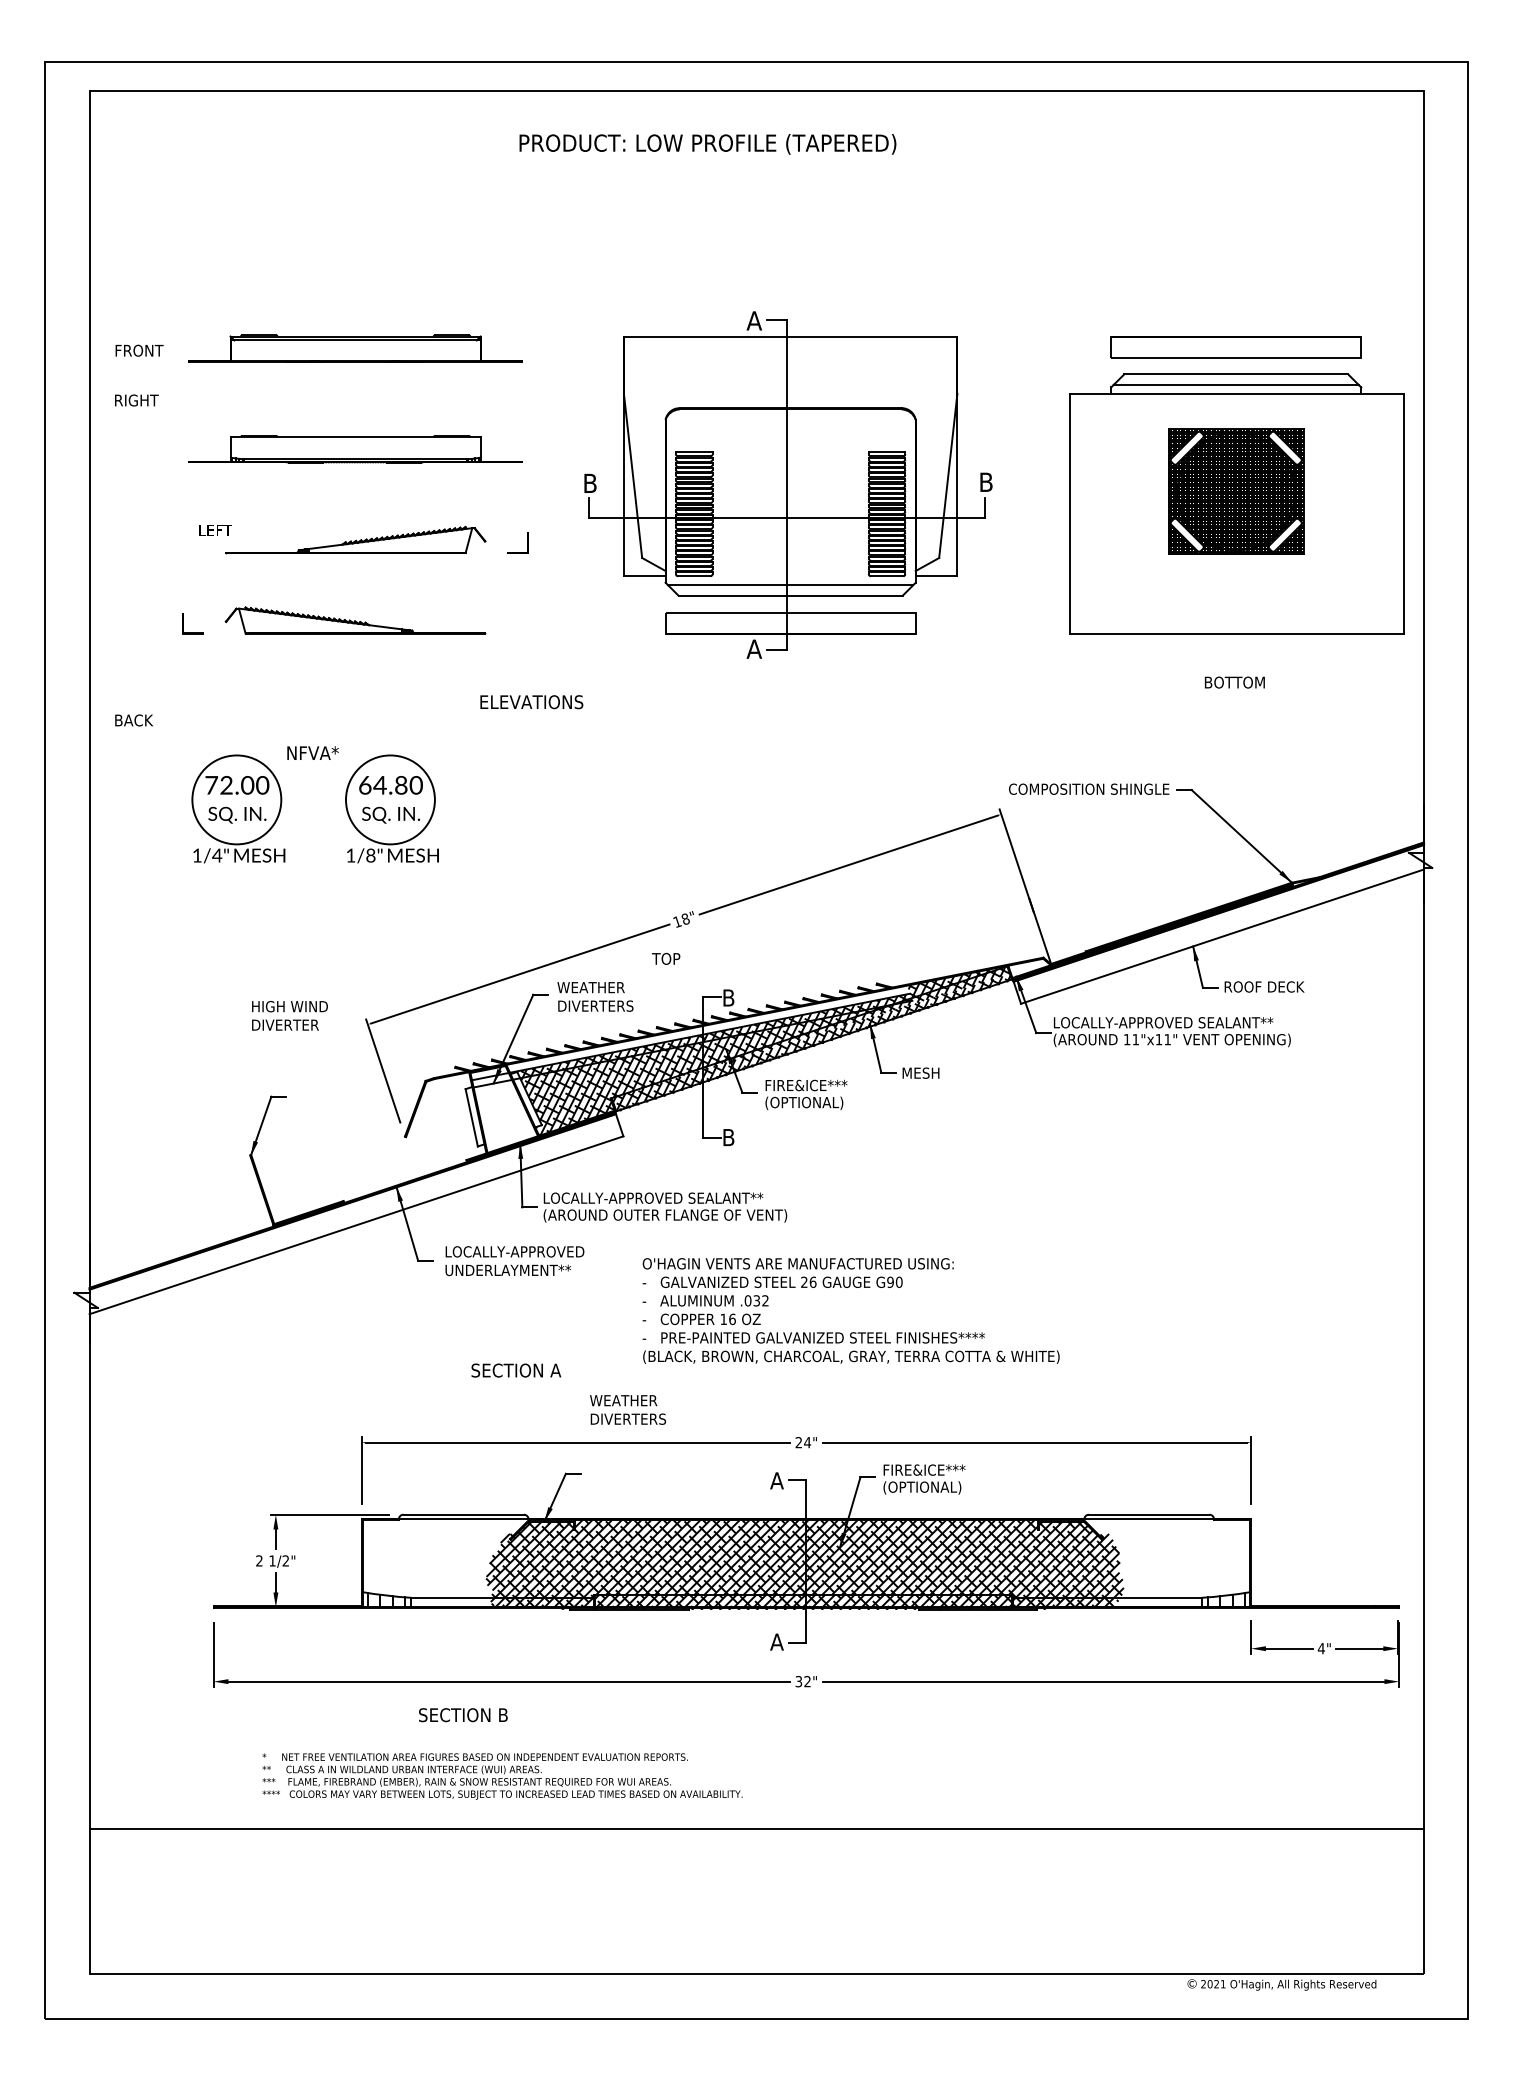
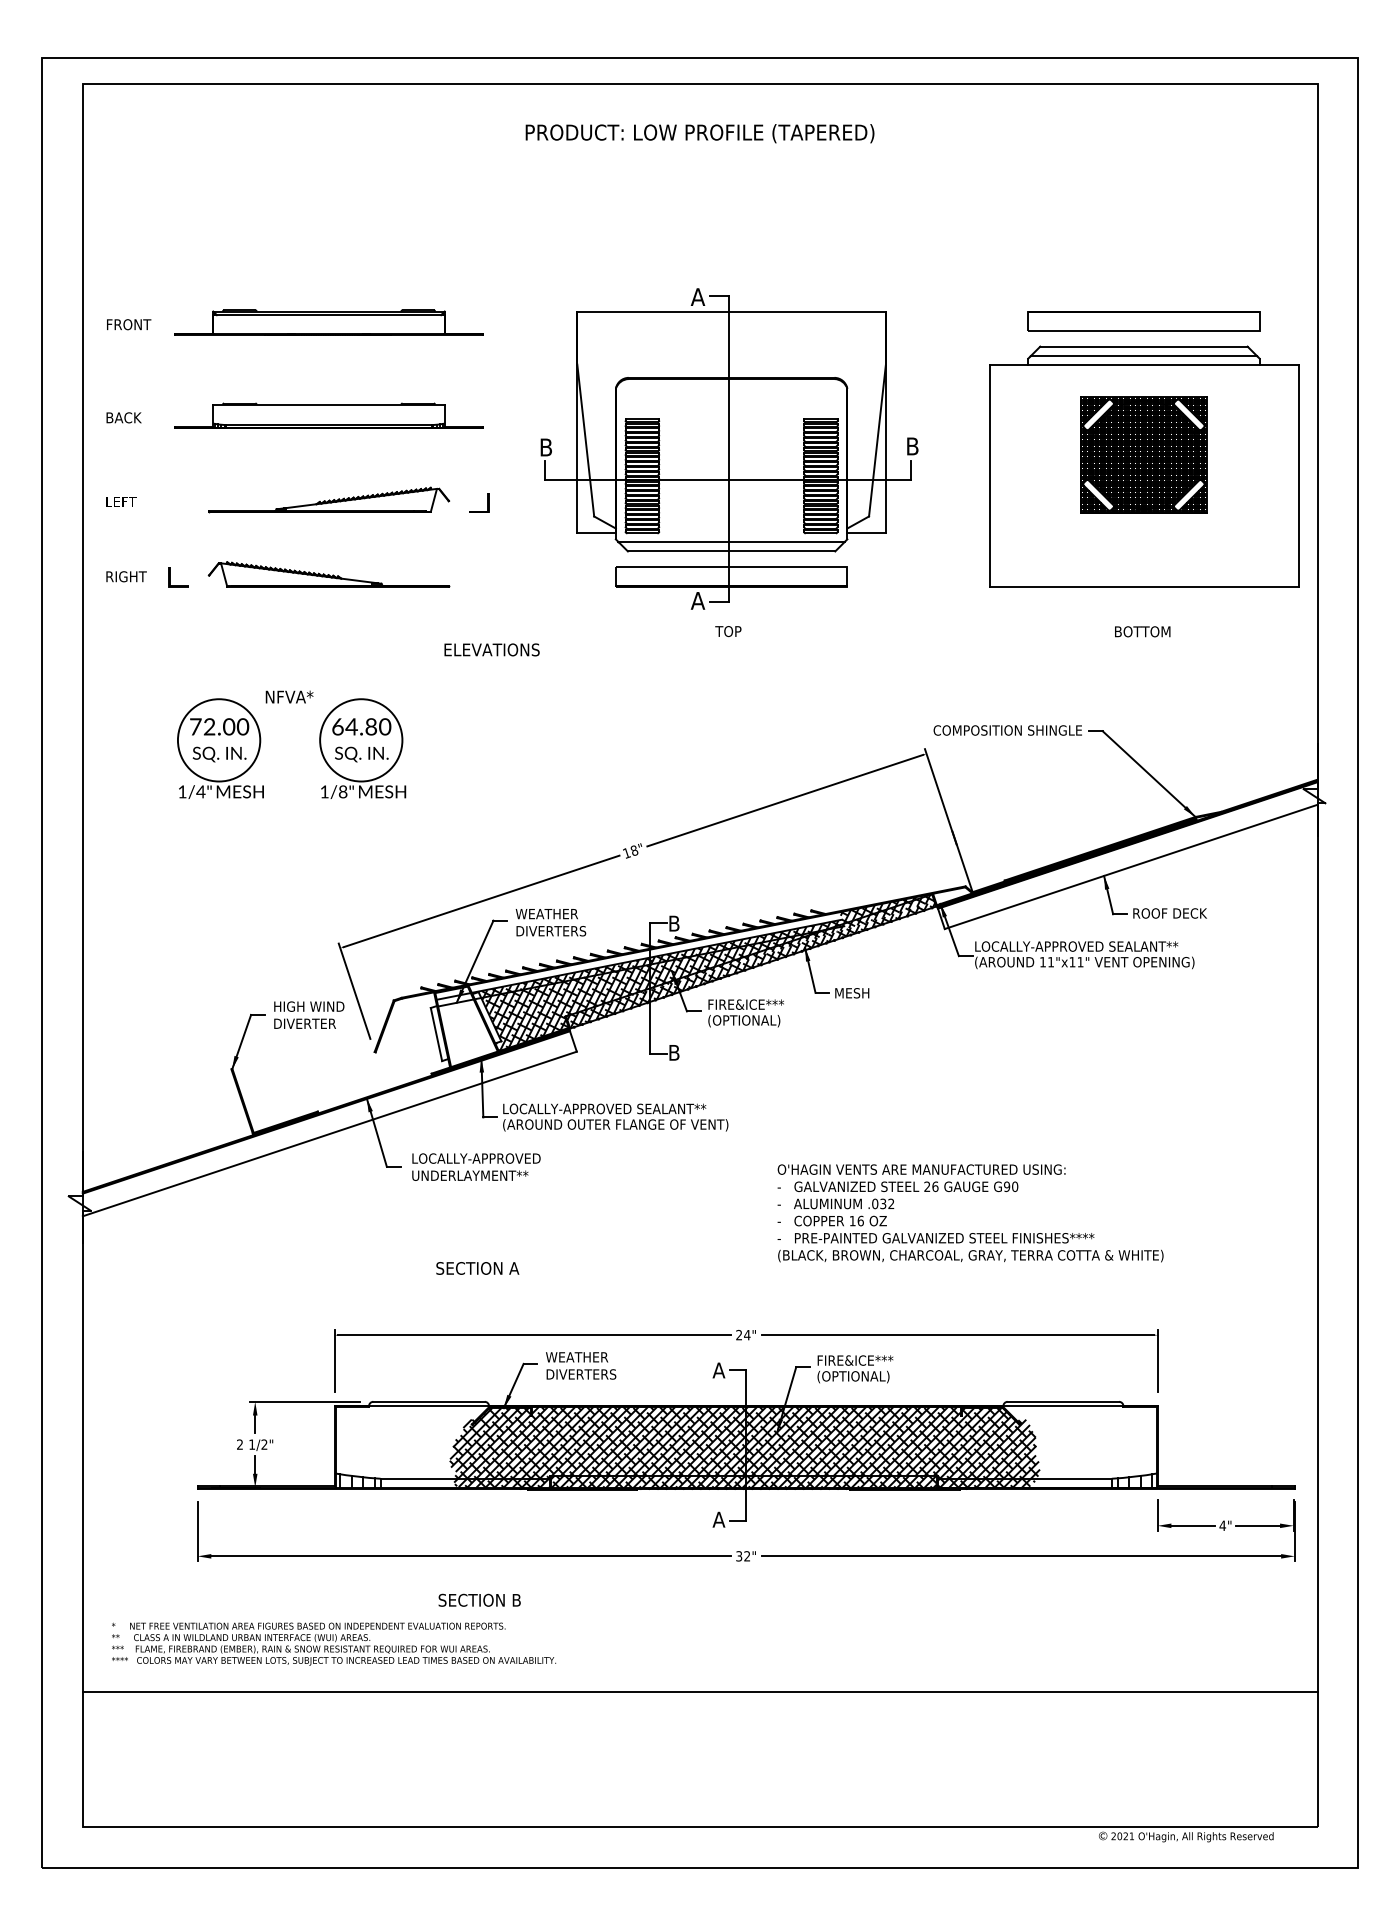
text: (707, 144) -> (699, 133), moved
text: (136, 400) -> (126, 576), moved
text: (215, 529) -> (121, 501), moved
text: (133, 720) -> (123, 417), moved
text: (666, 958) -> (728, 631), moved
text: (290, 1015) -> (309, 1014), moved
text: (851, 1311) -> (970, 1213), moved
text: (628, 1409) -> (581, 1365), moved
text: (463, 1714) -> (479, 1599), moved
text: (503, 1775) -> (334, 1643), moved

